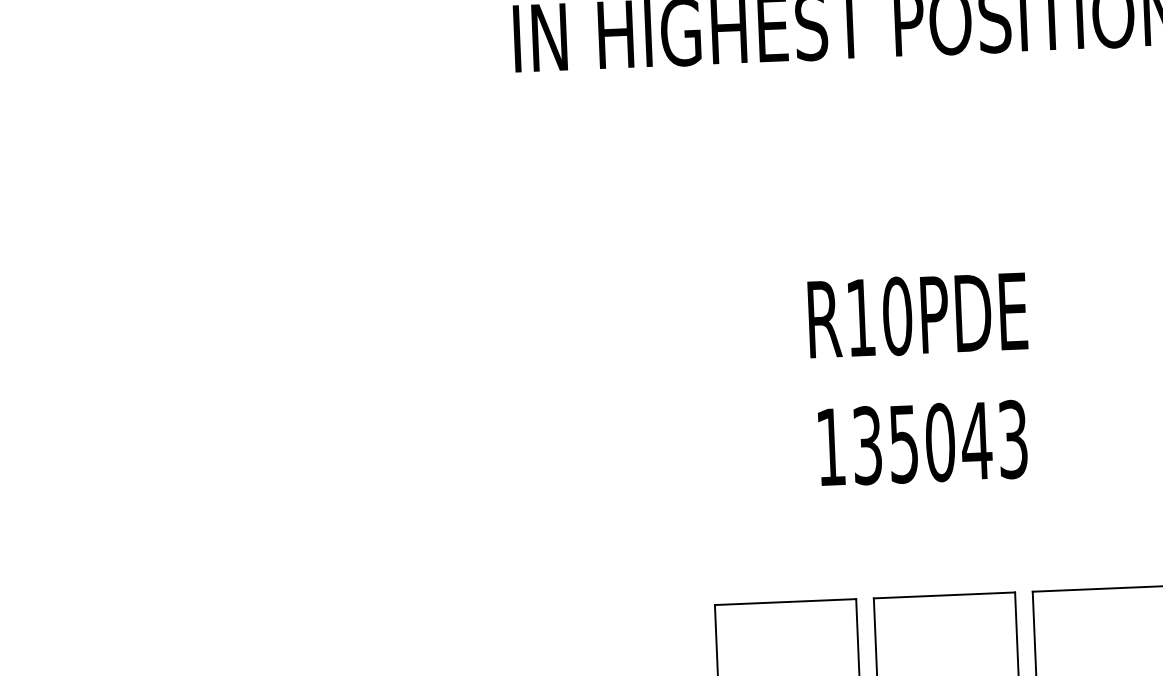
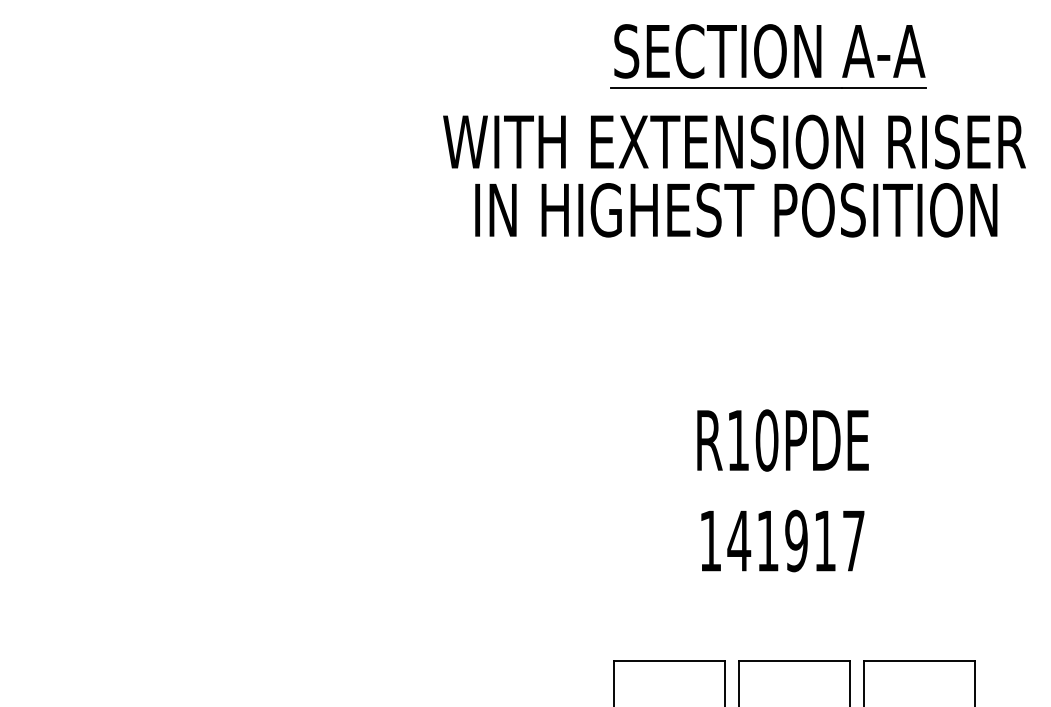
text: (939, 441) -> (795, 540), 135043 -> 141917

